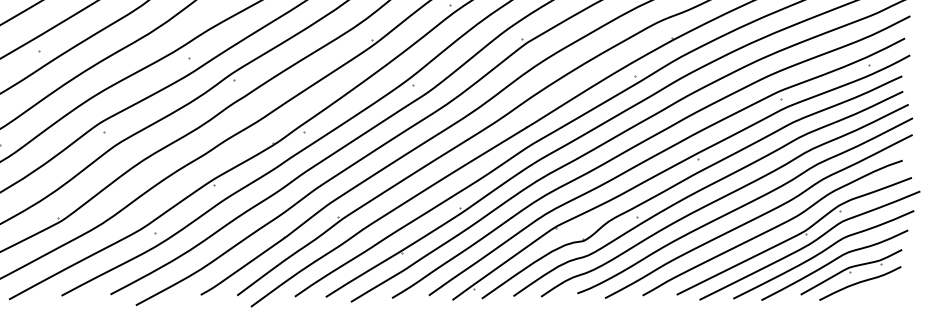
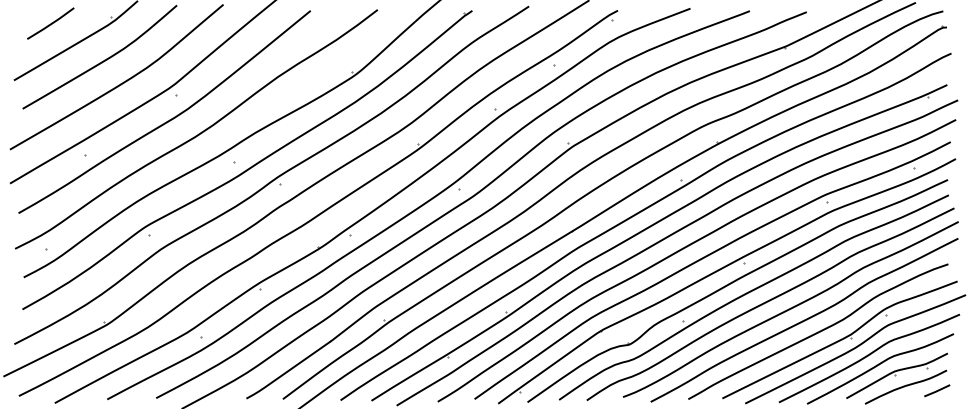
line: (891, 286) -> (937, 390), added

